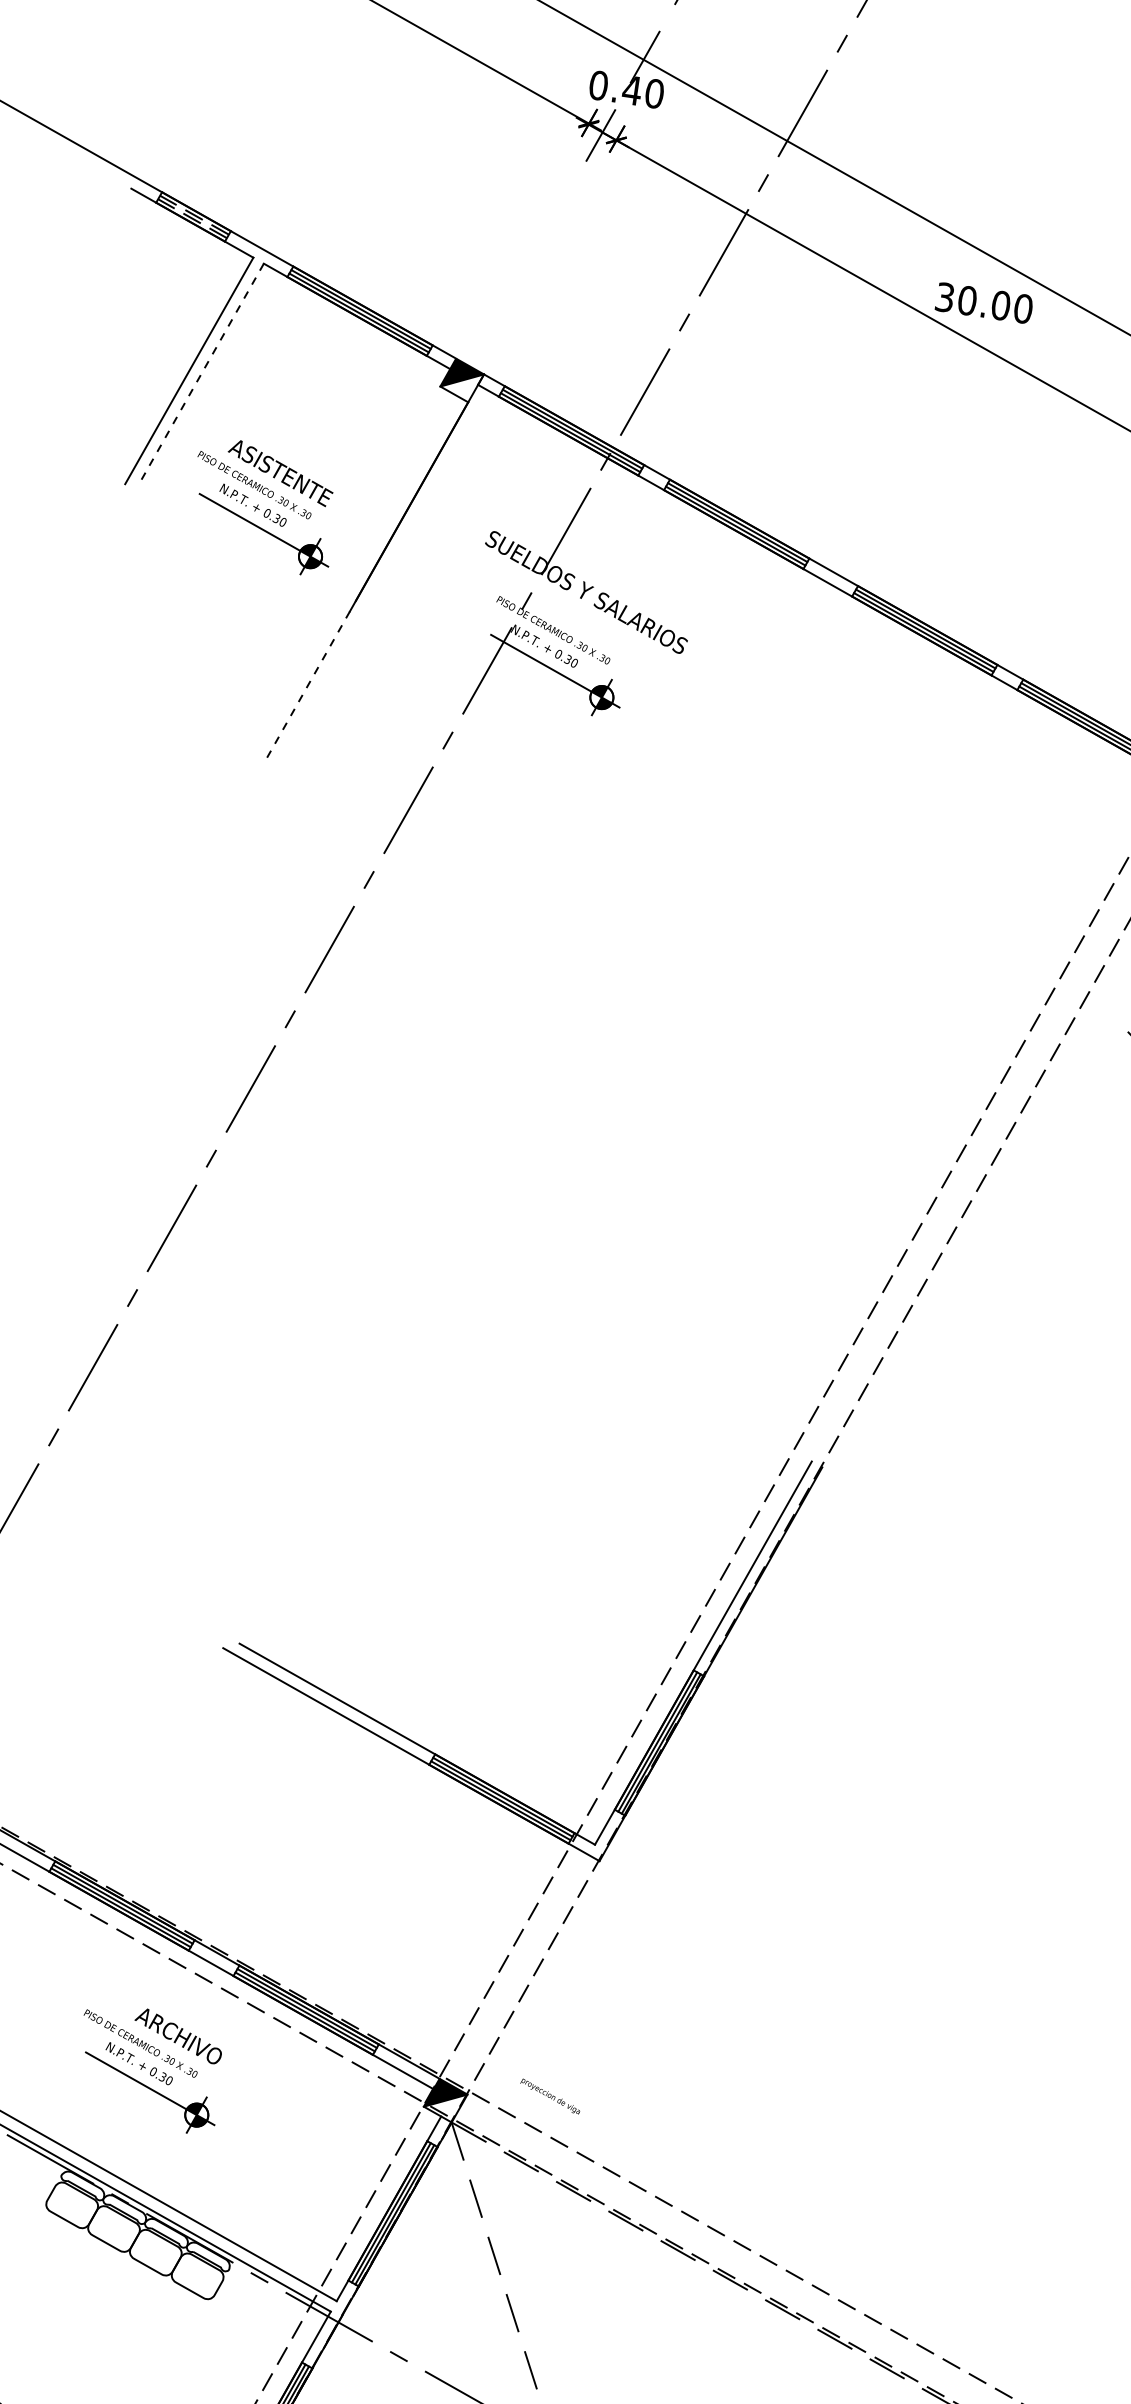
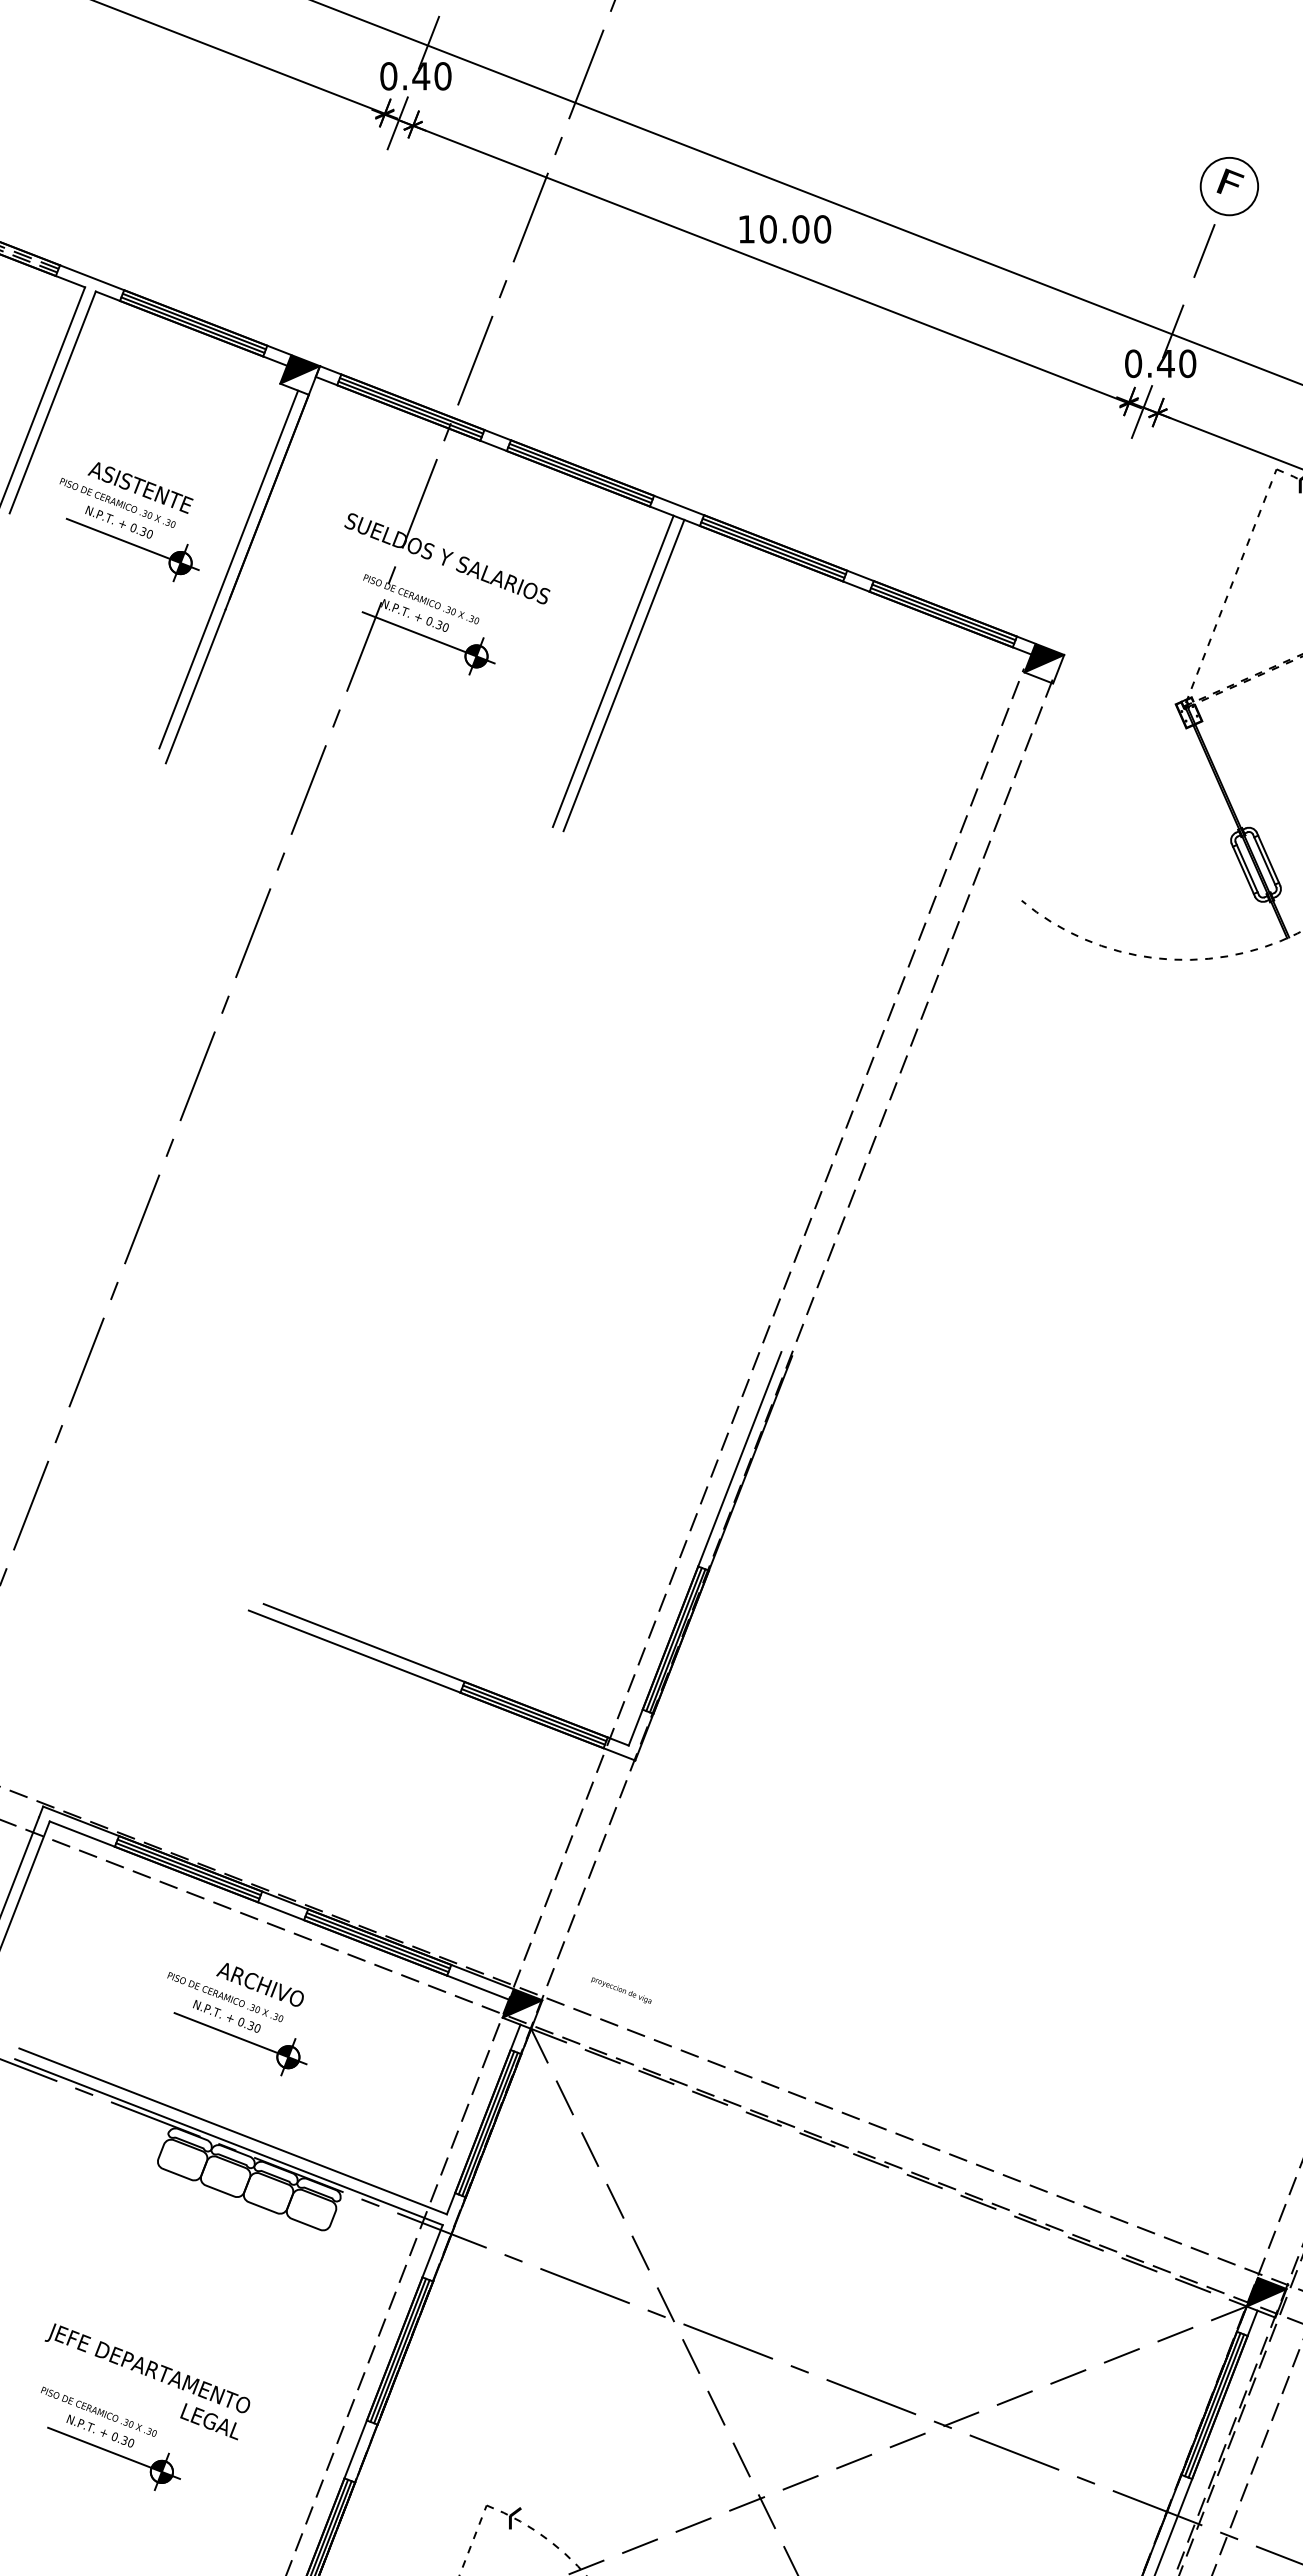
text: (944, 297) -> (746, 229), 30.00 -> 10.00
line: (202, 371) -> (52, 402), dashed -> solid
line: (358, 570) -> (228, 569), added
line: (307, 686) -> (195, 686), dashed -> solid
line: (739, 733) -> (612, 671), added
line: (750, 739) -> (623, 675), added

